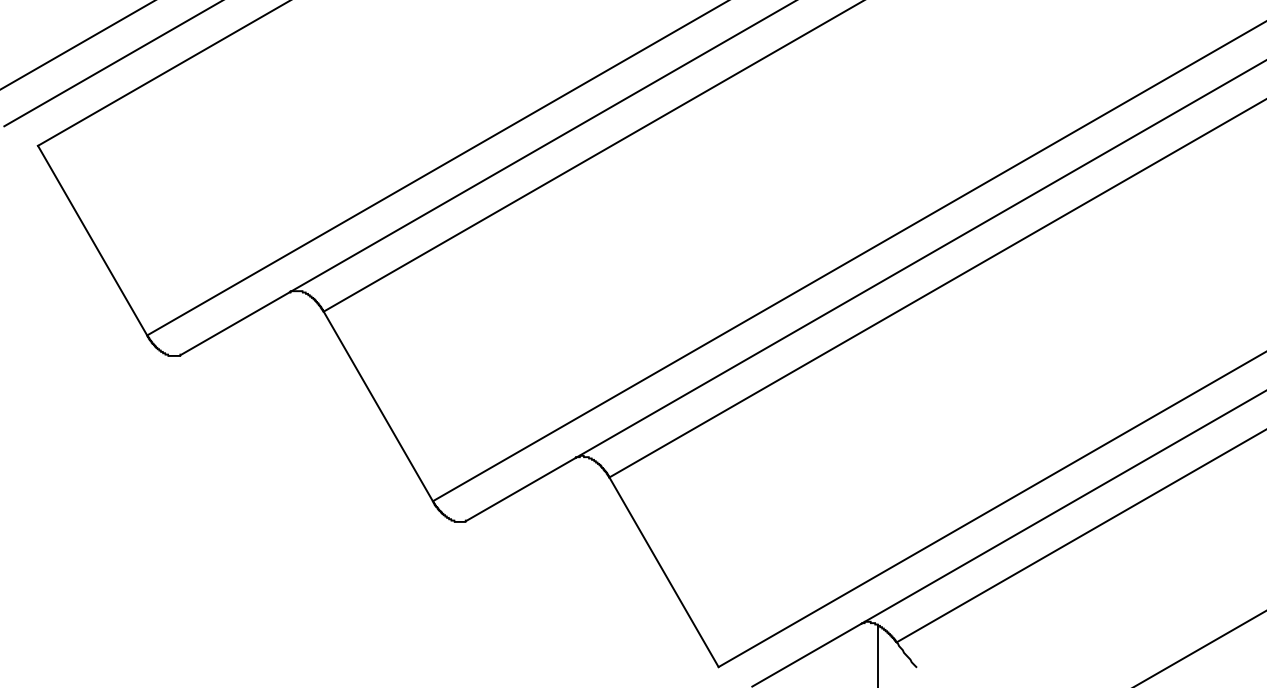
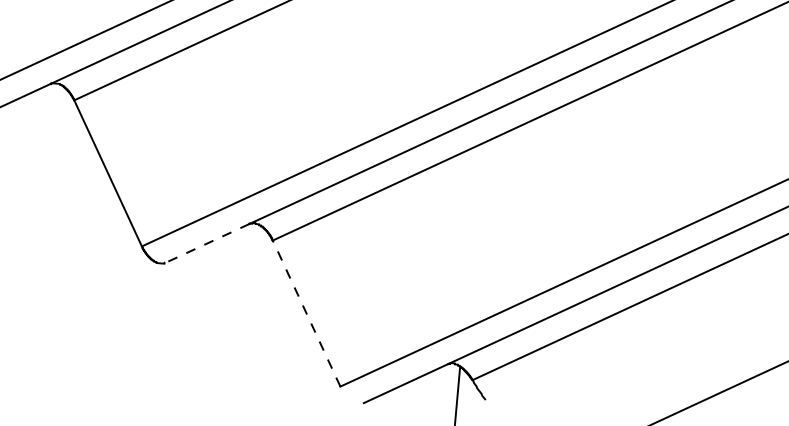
line: (521, 489) -> (207, 243), solid -> dashed
line: (663, 571) -> (306, 312), solid -> dashed

